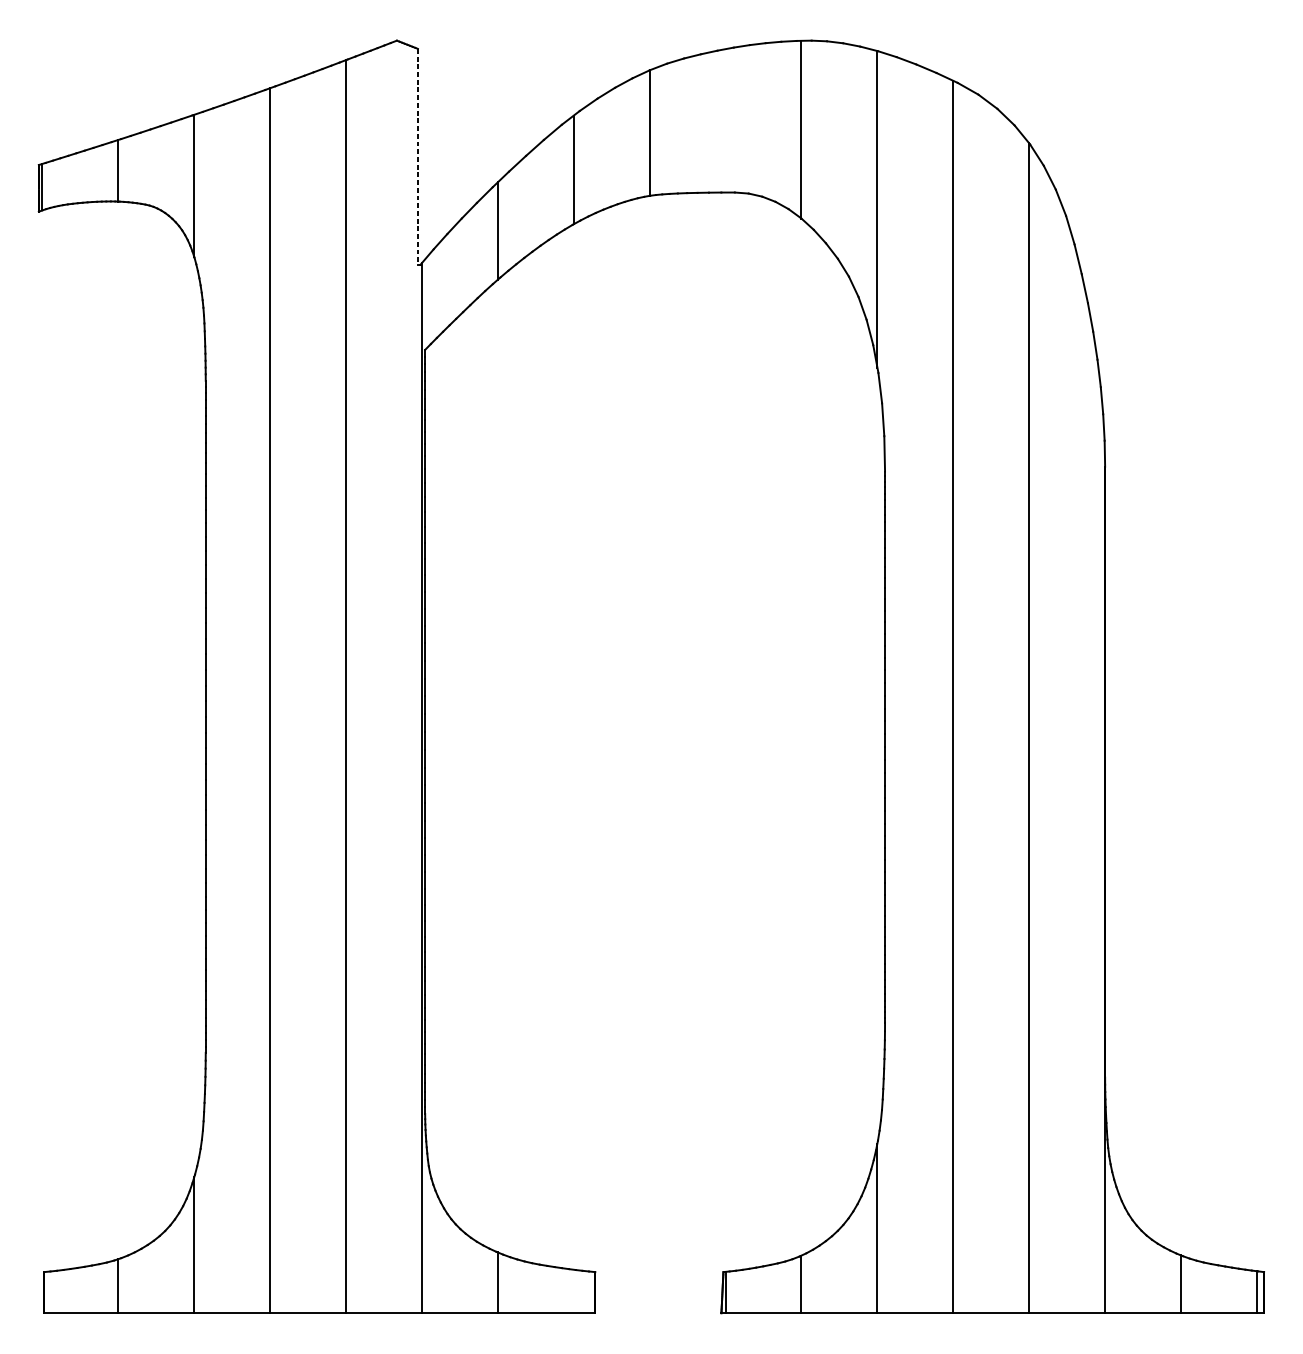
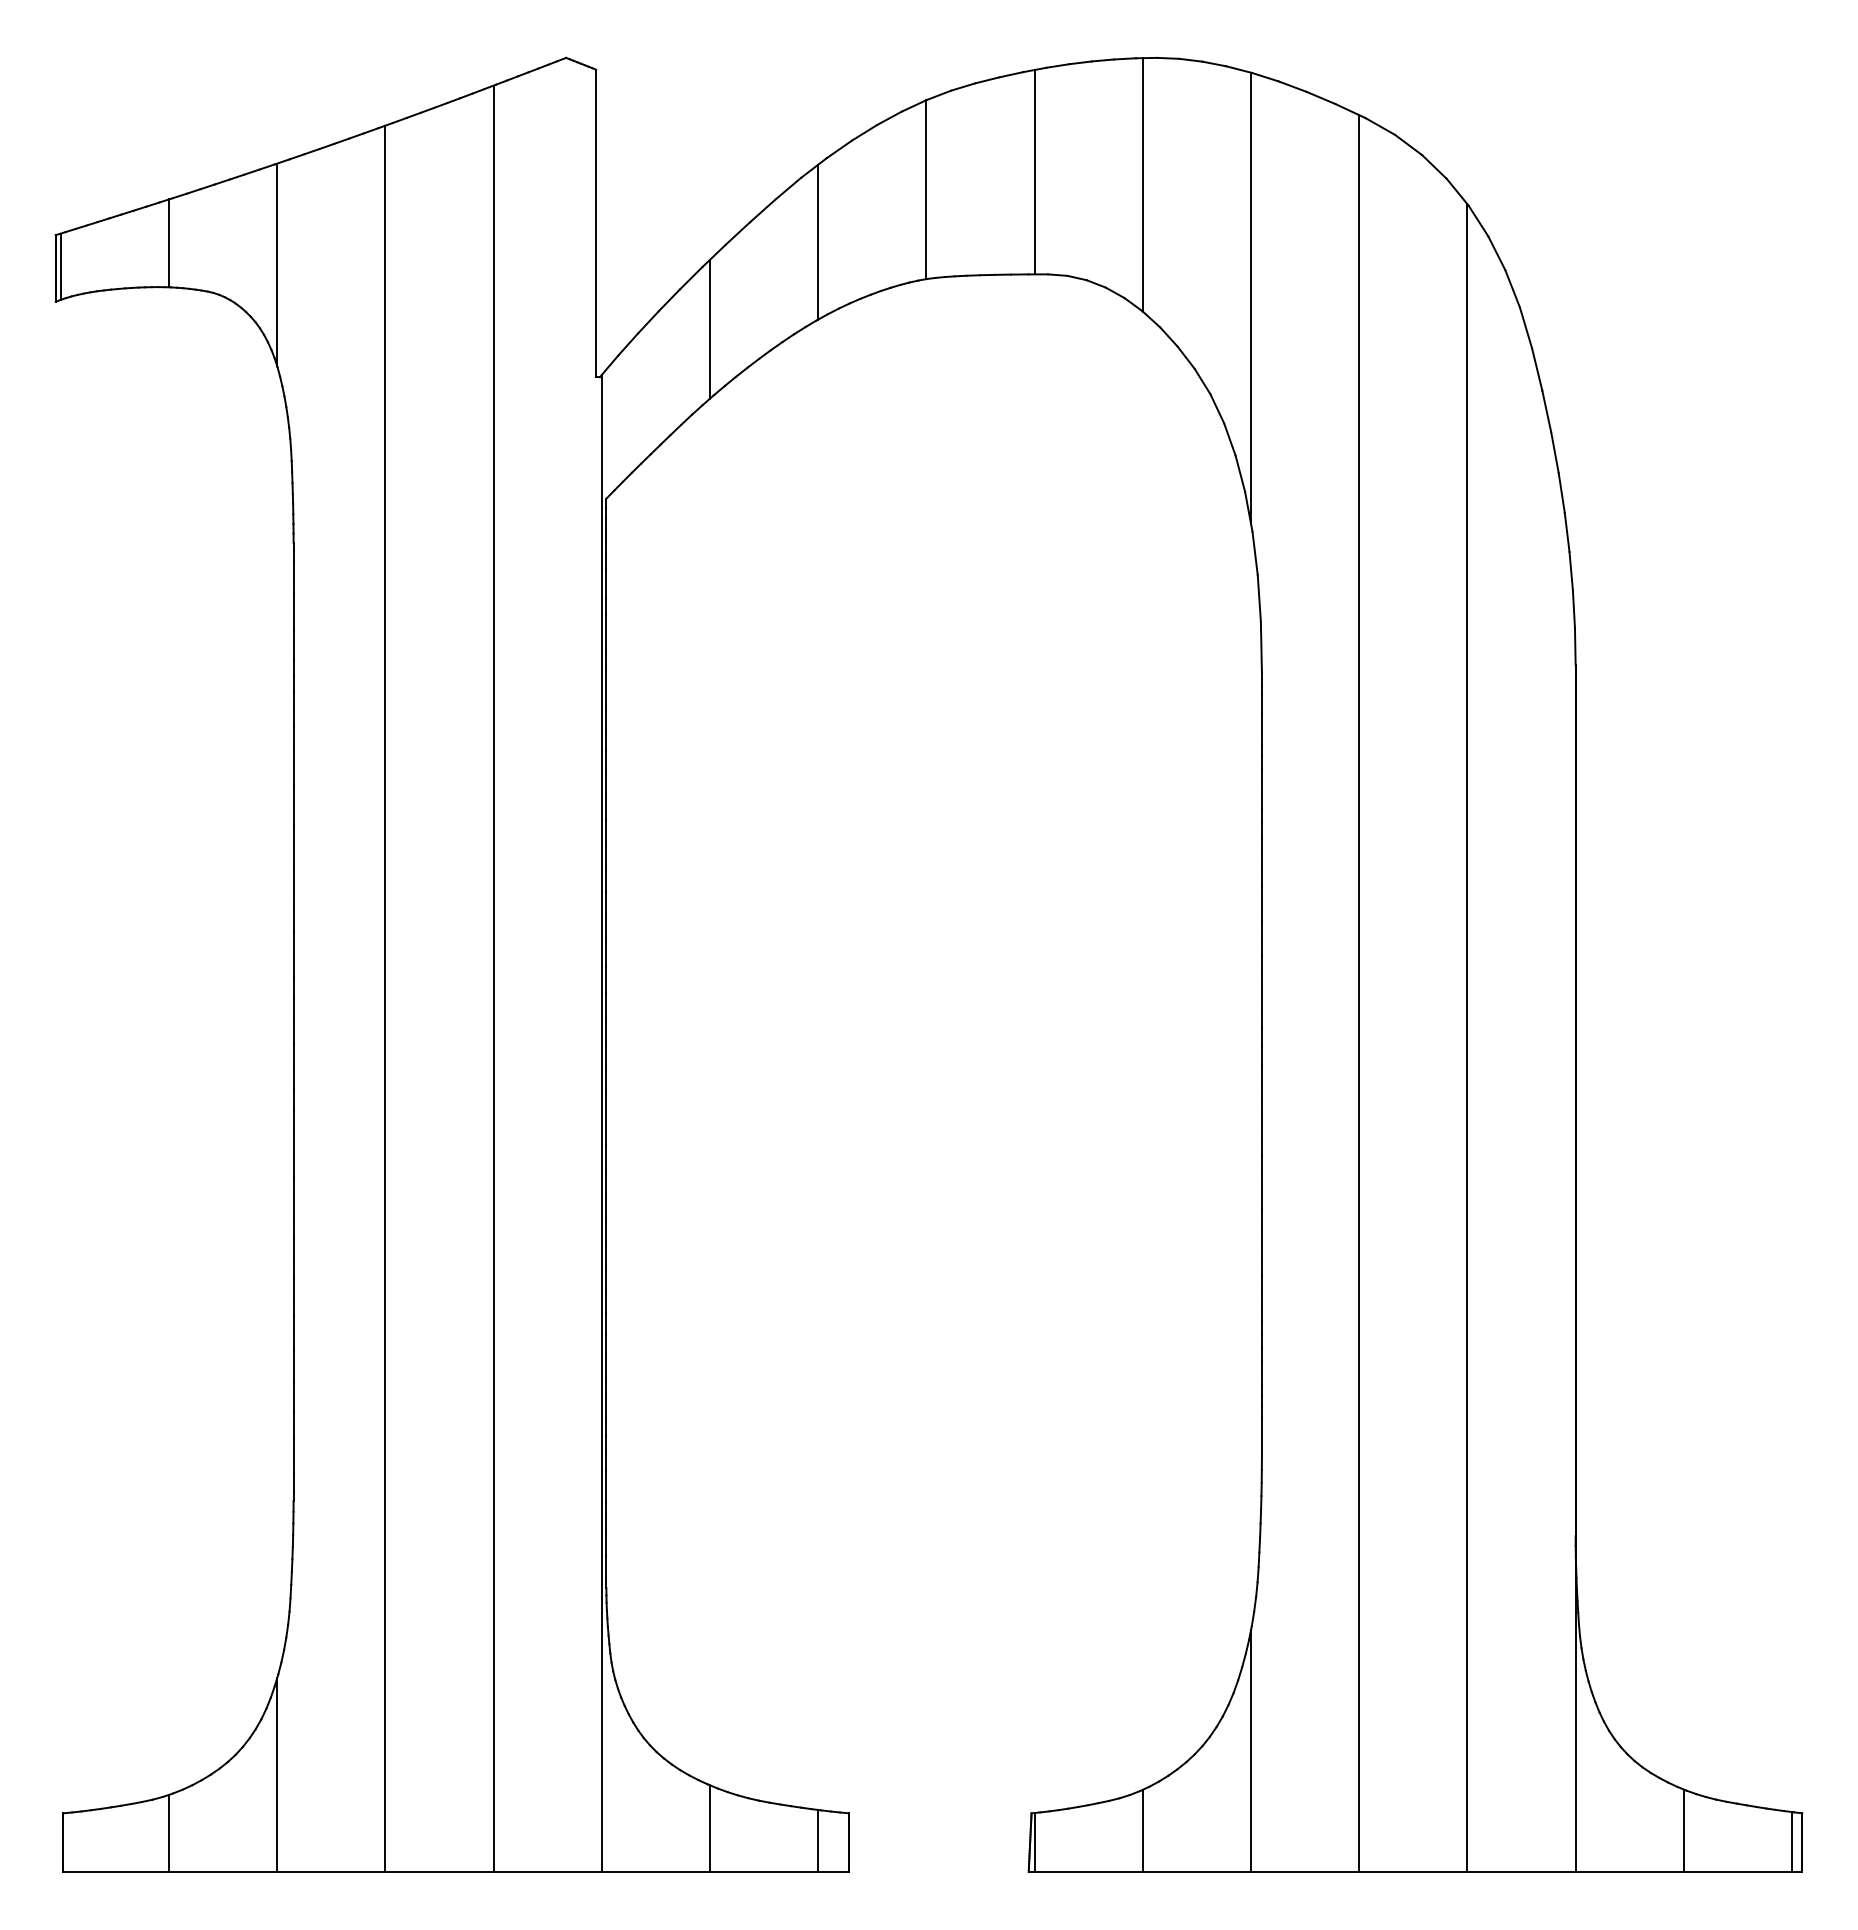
line: (725, 121) -> (1034, 172), added
line: (418, 156) -> (596, 223), dashed -> solid
line: (573, 1291) -> (818, 1840), added

